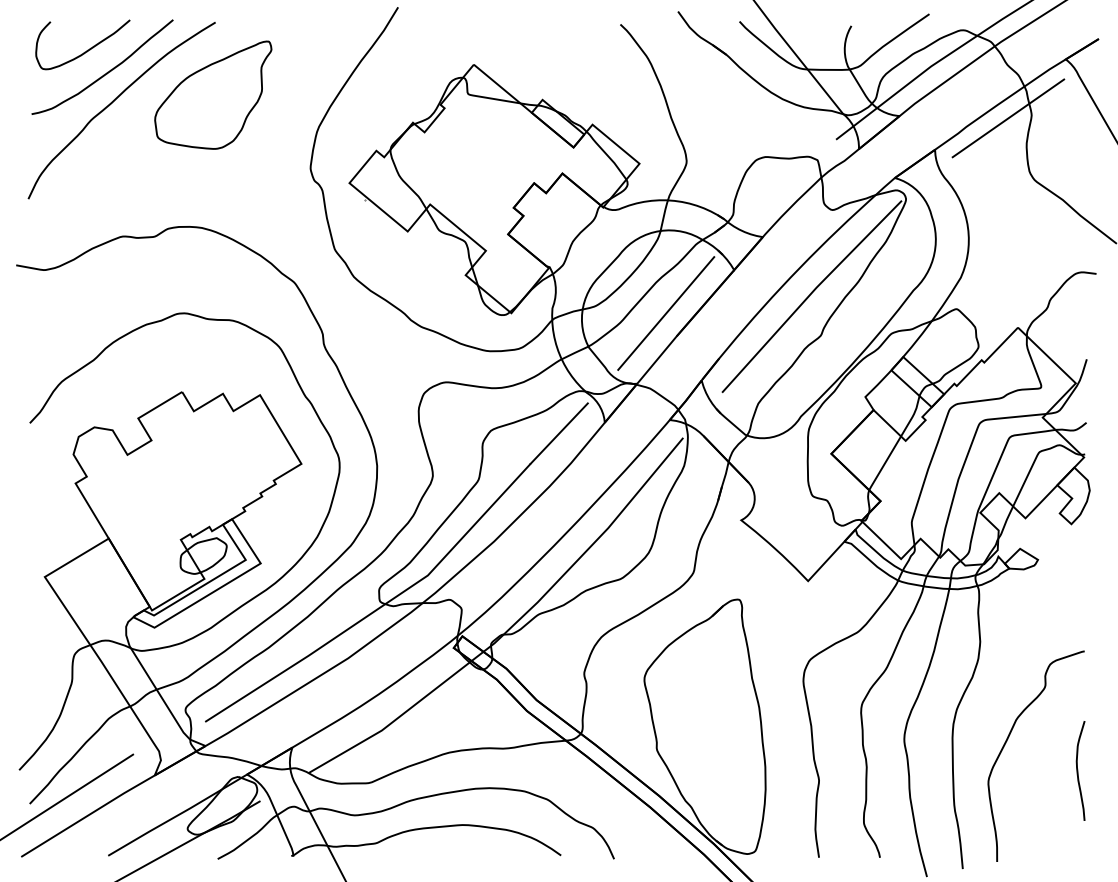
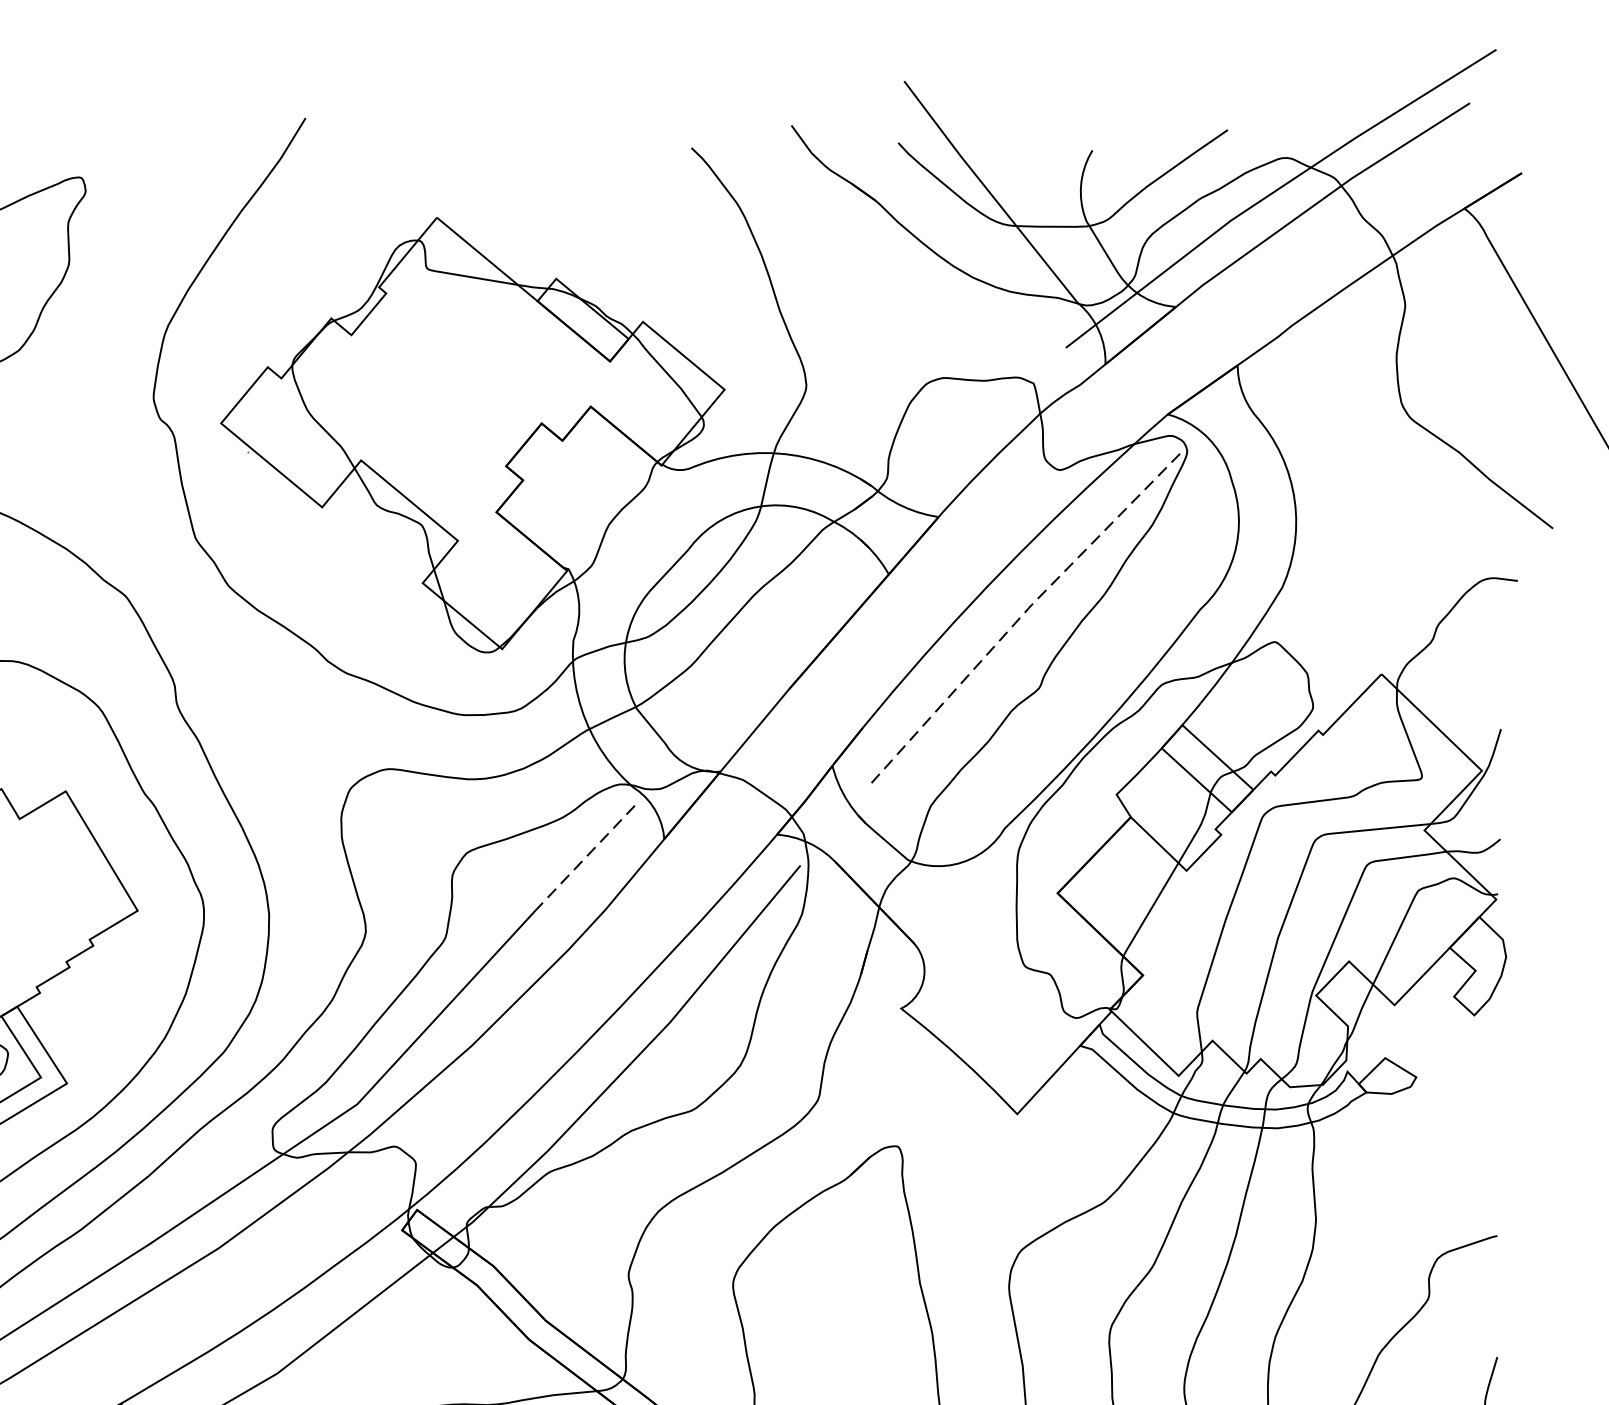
line: (1008, 118) -> (1365, 311), removed
line: (809, 295) -> (1019, 618), solid -> dashed
line: (666, 313) -> (771, 649), removed
line: (559, 433) -> (585, 857), solid -> dashed

